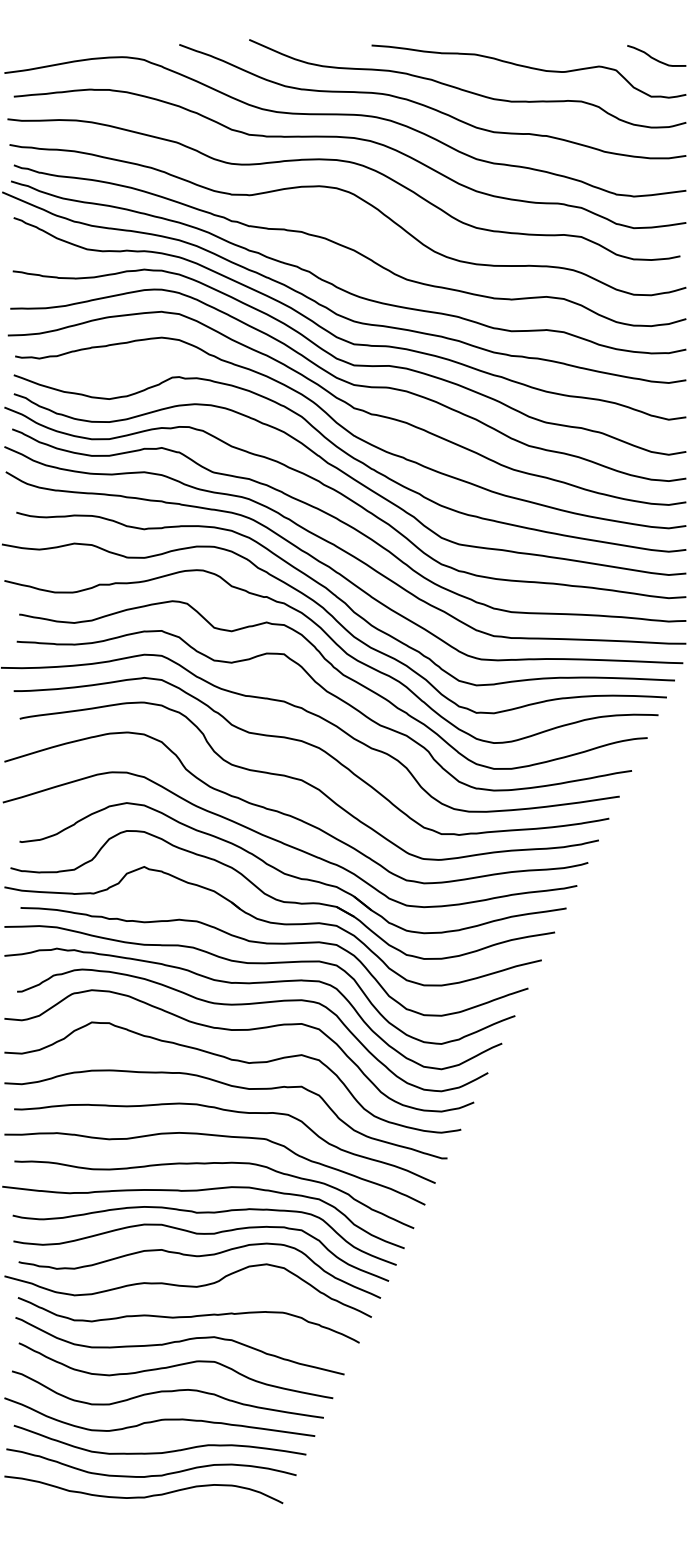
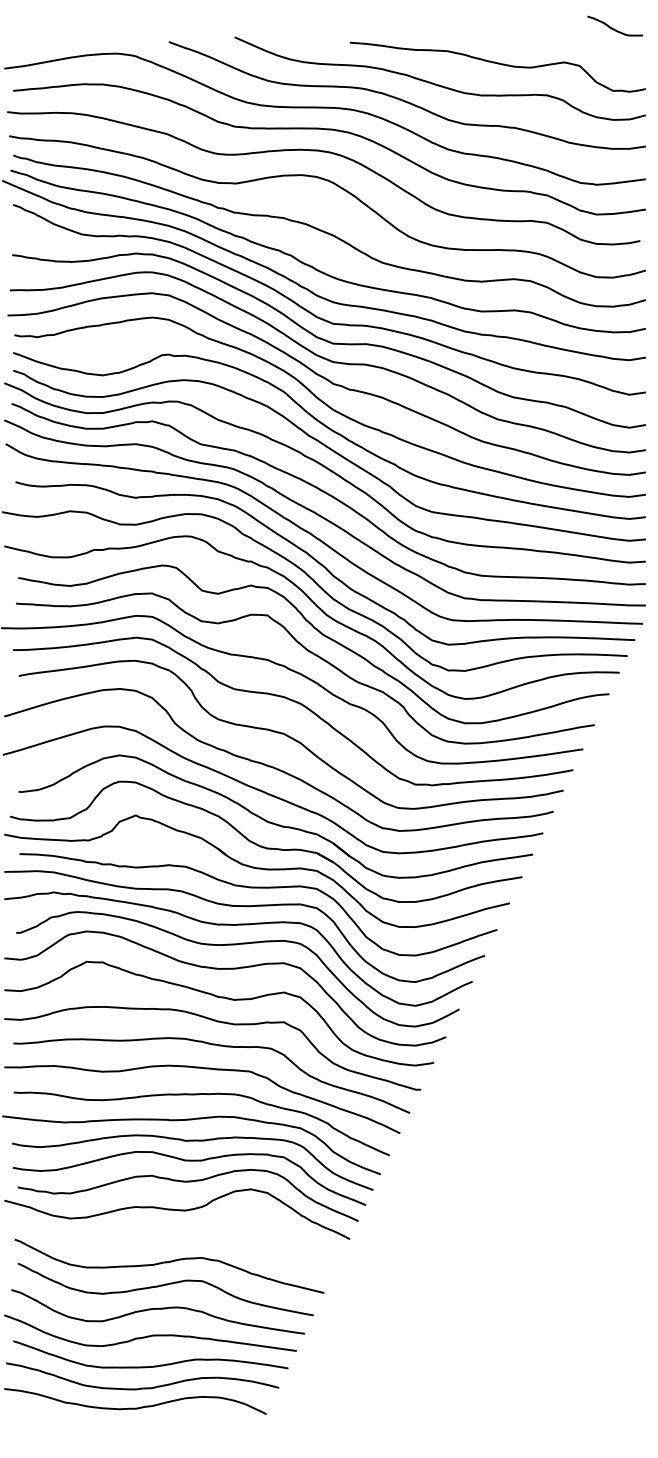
curve: (655, 58) -> (614, 28), moved
curve: (188, 1317) -> (177, 1239), removed

